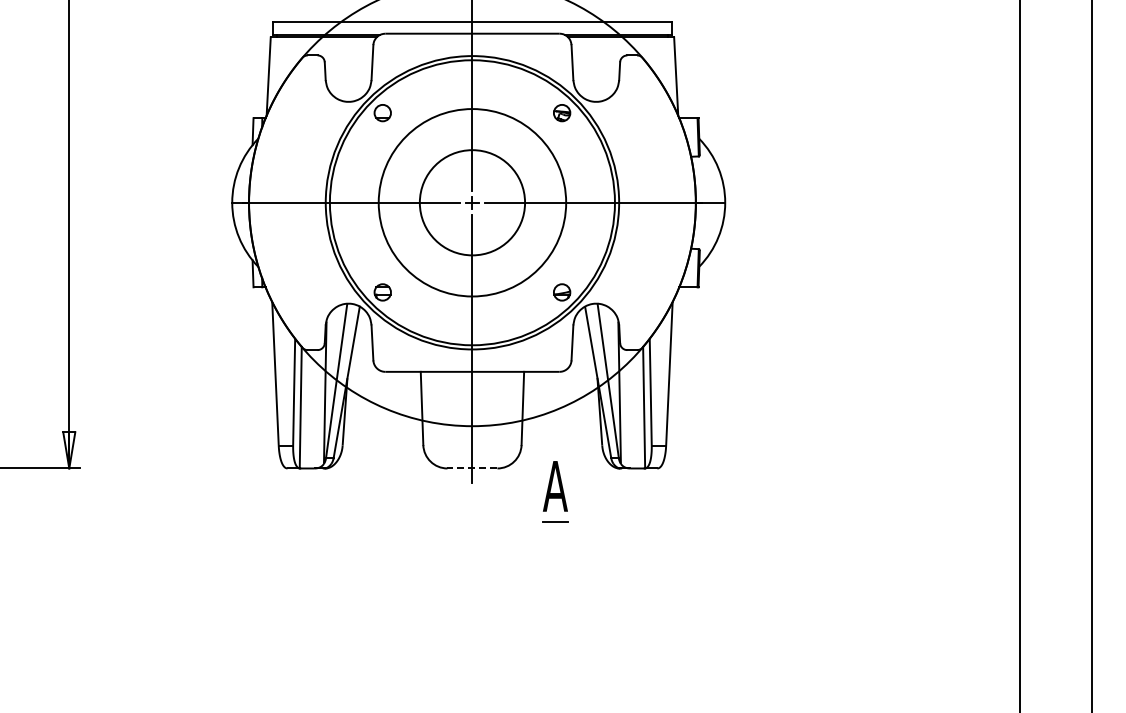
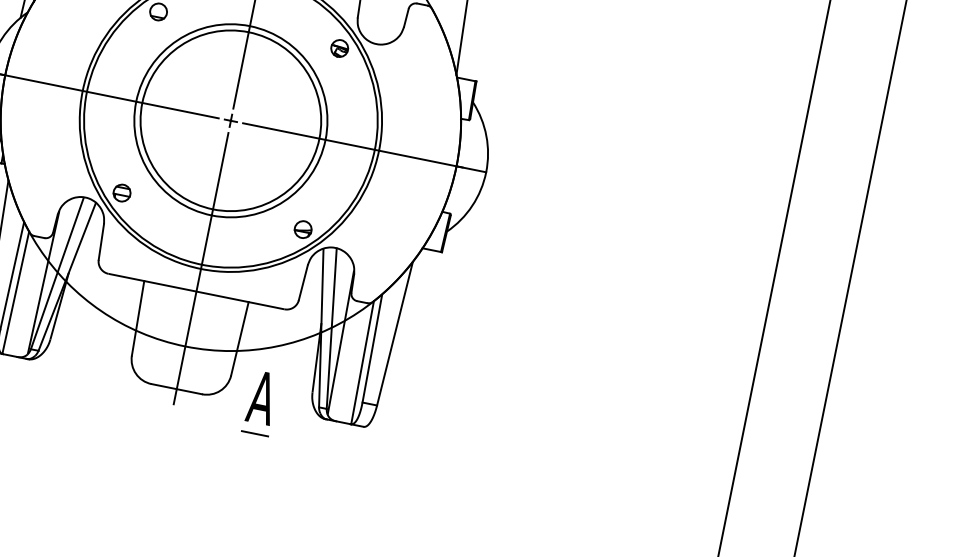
circle: (472, 202) -> (231, 120), size x1.67
line: (472, 468) -> (176, 389), dashed -> solid
part: (555, 491) -> (261, 403), moved

